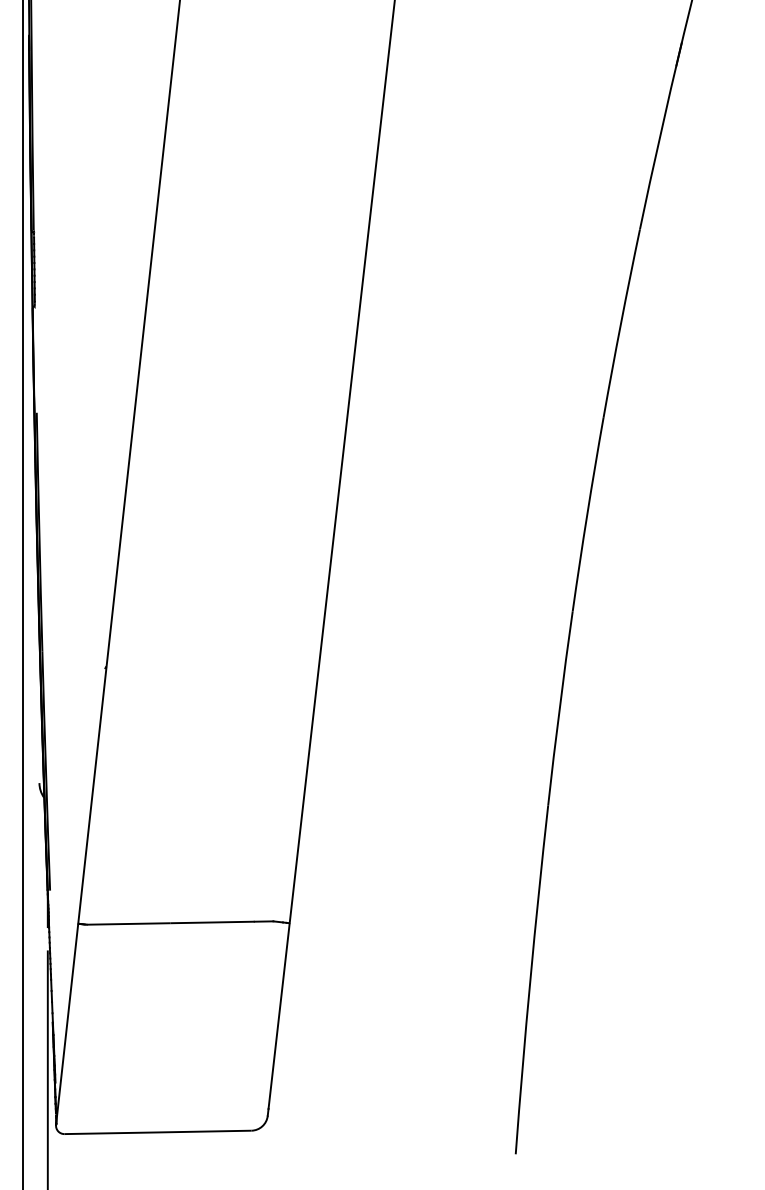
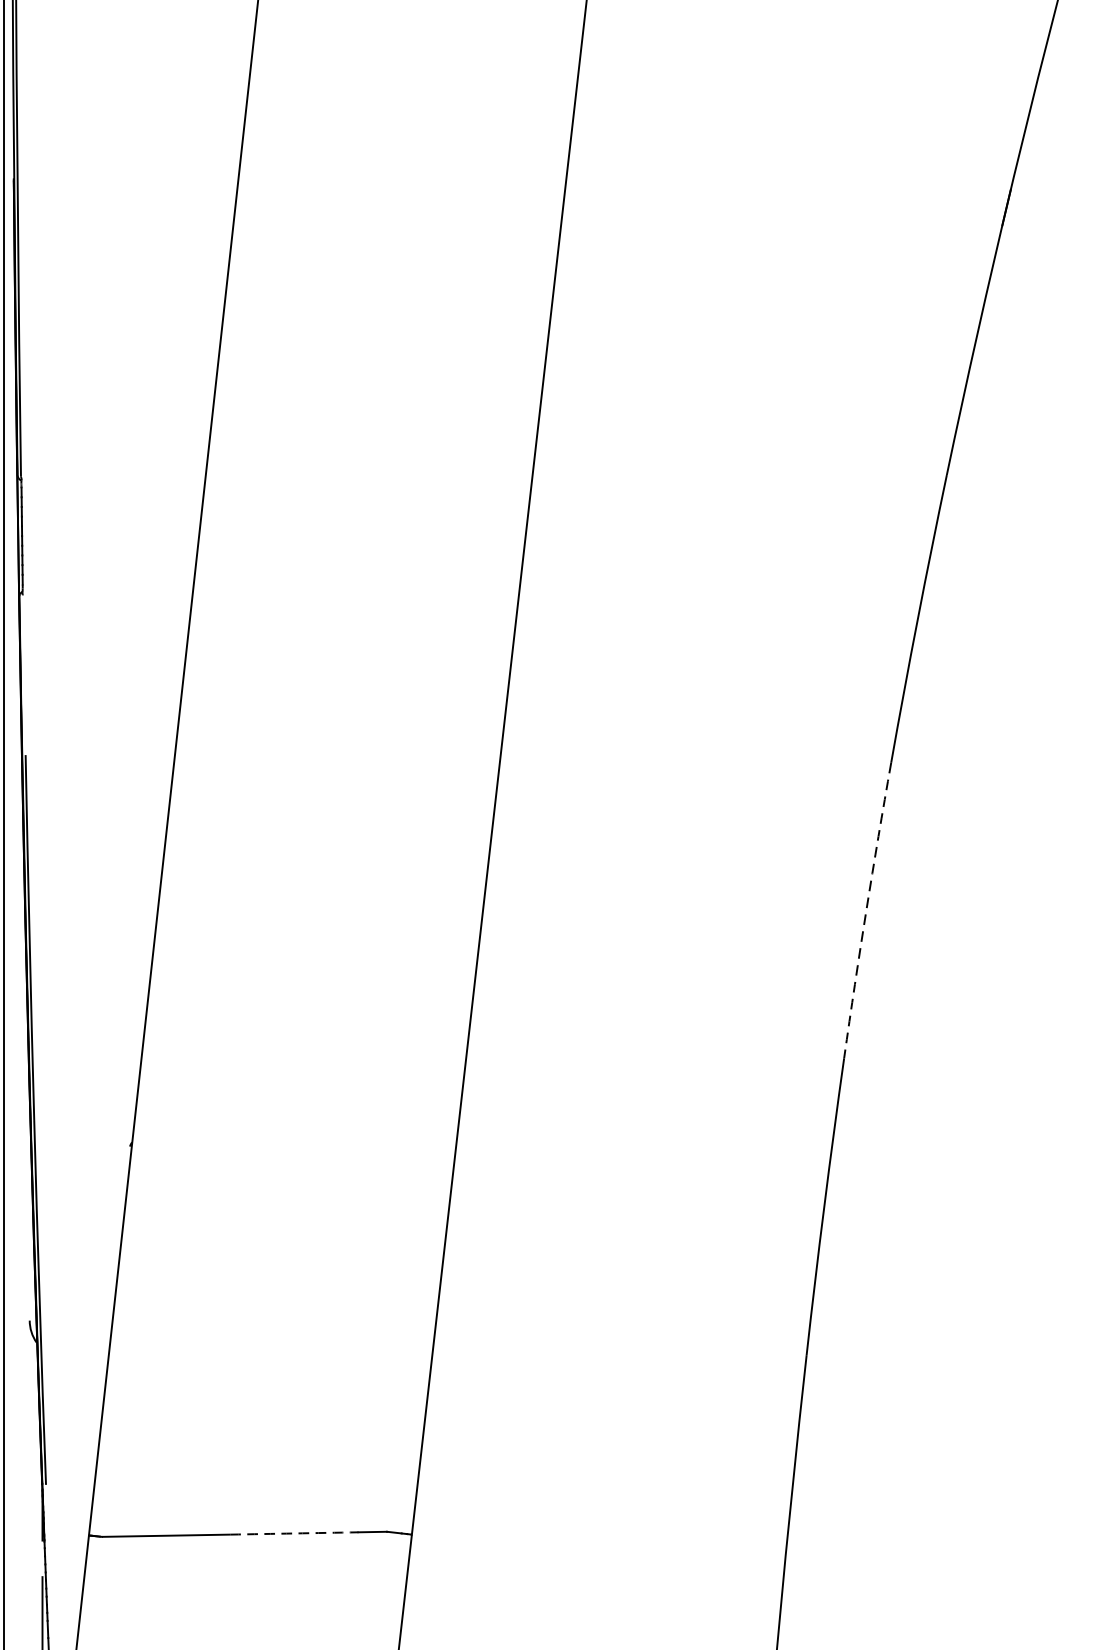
arc: (587, 514) -> (866, 910), solid -> dashed
arc: (212, 922) -> (294, 1533), solid -> dashed

